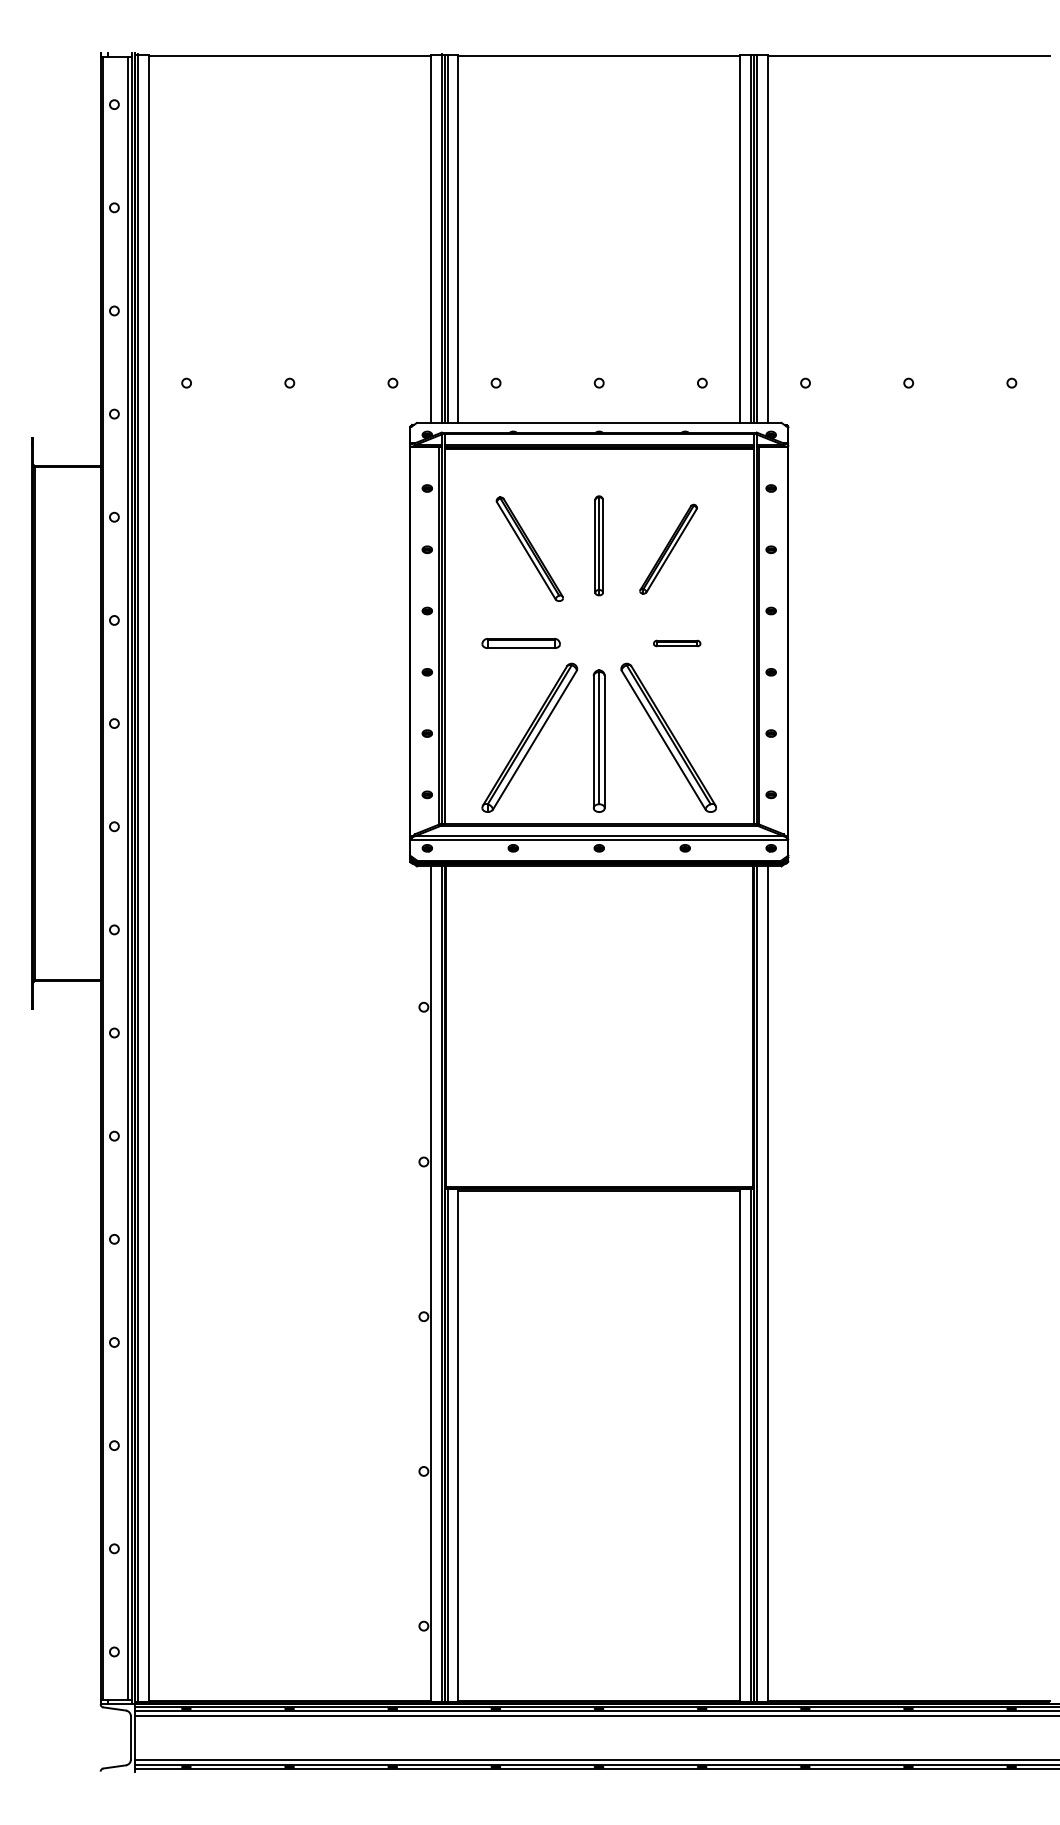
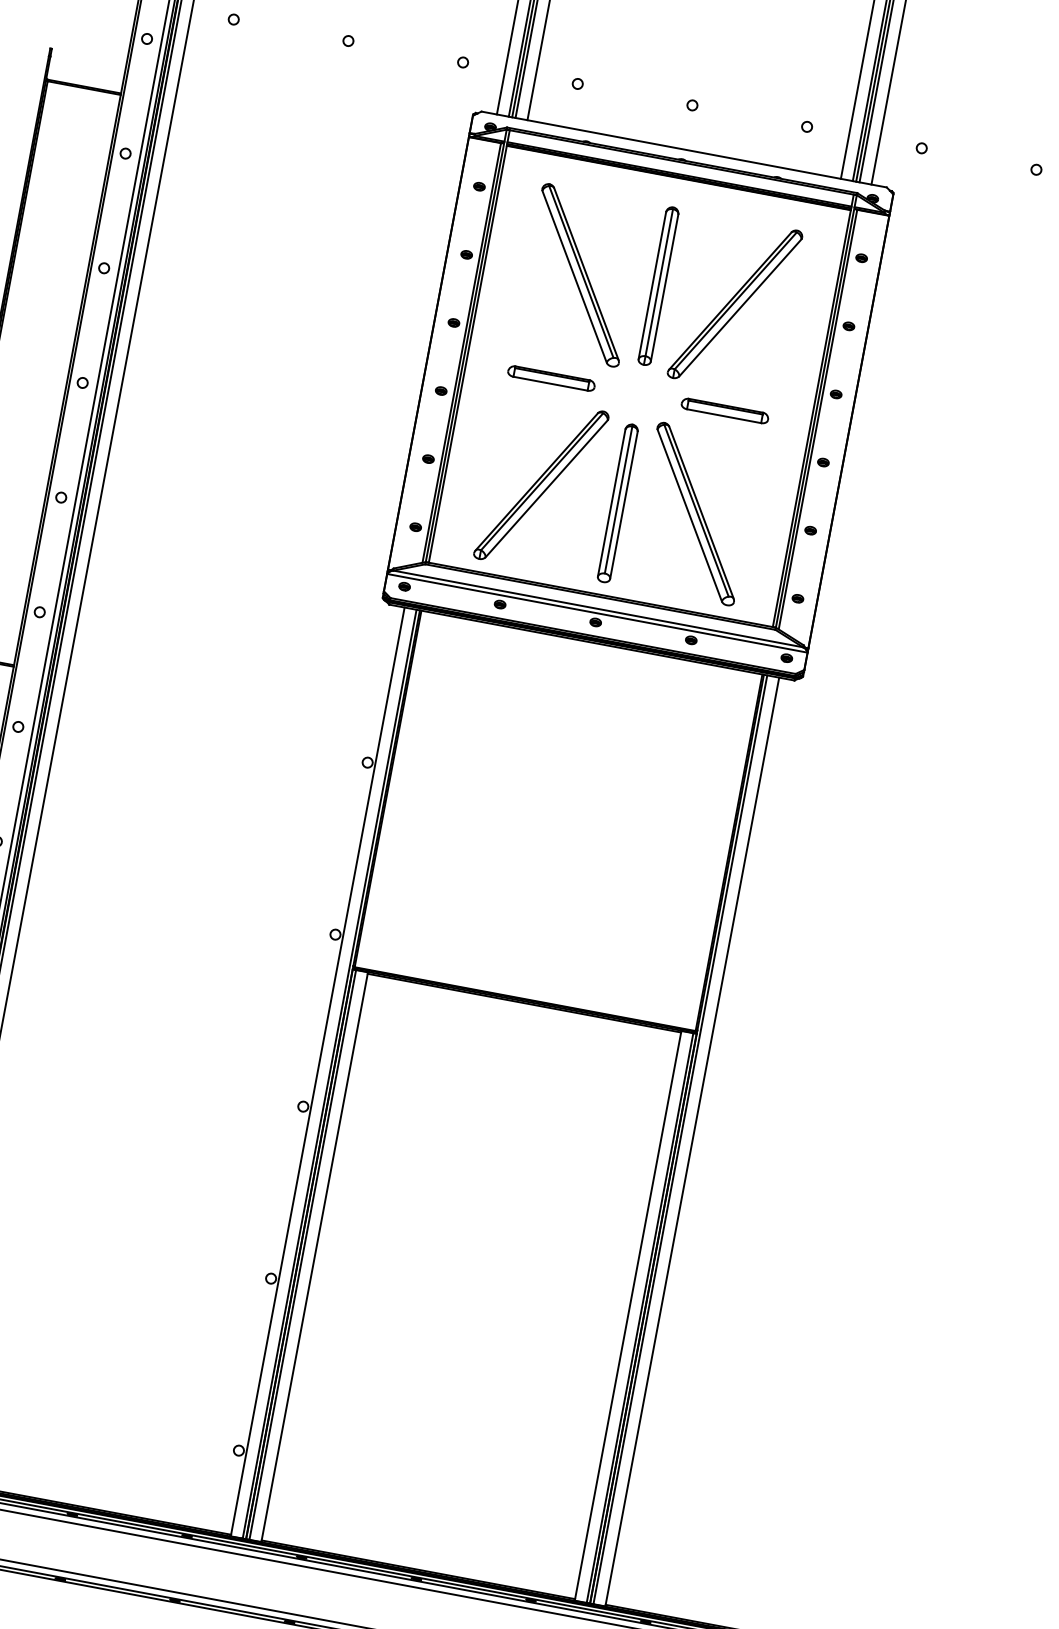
part: (598, 545) -> (657, 285), size x1.43
part: (529, 549) -> (580, 275), size x1.43
part: (668, 549) -> (734, 304), size x1.67
part: (676, 643) -> (724, 410), size x1.67

